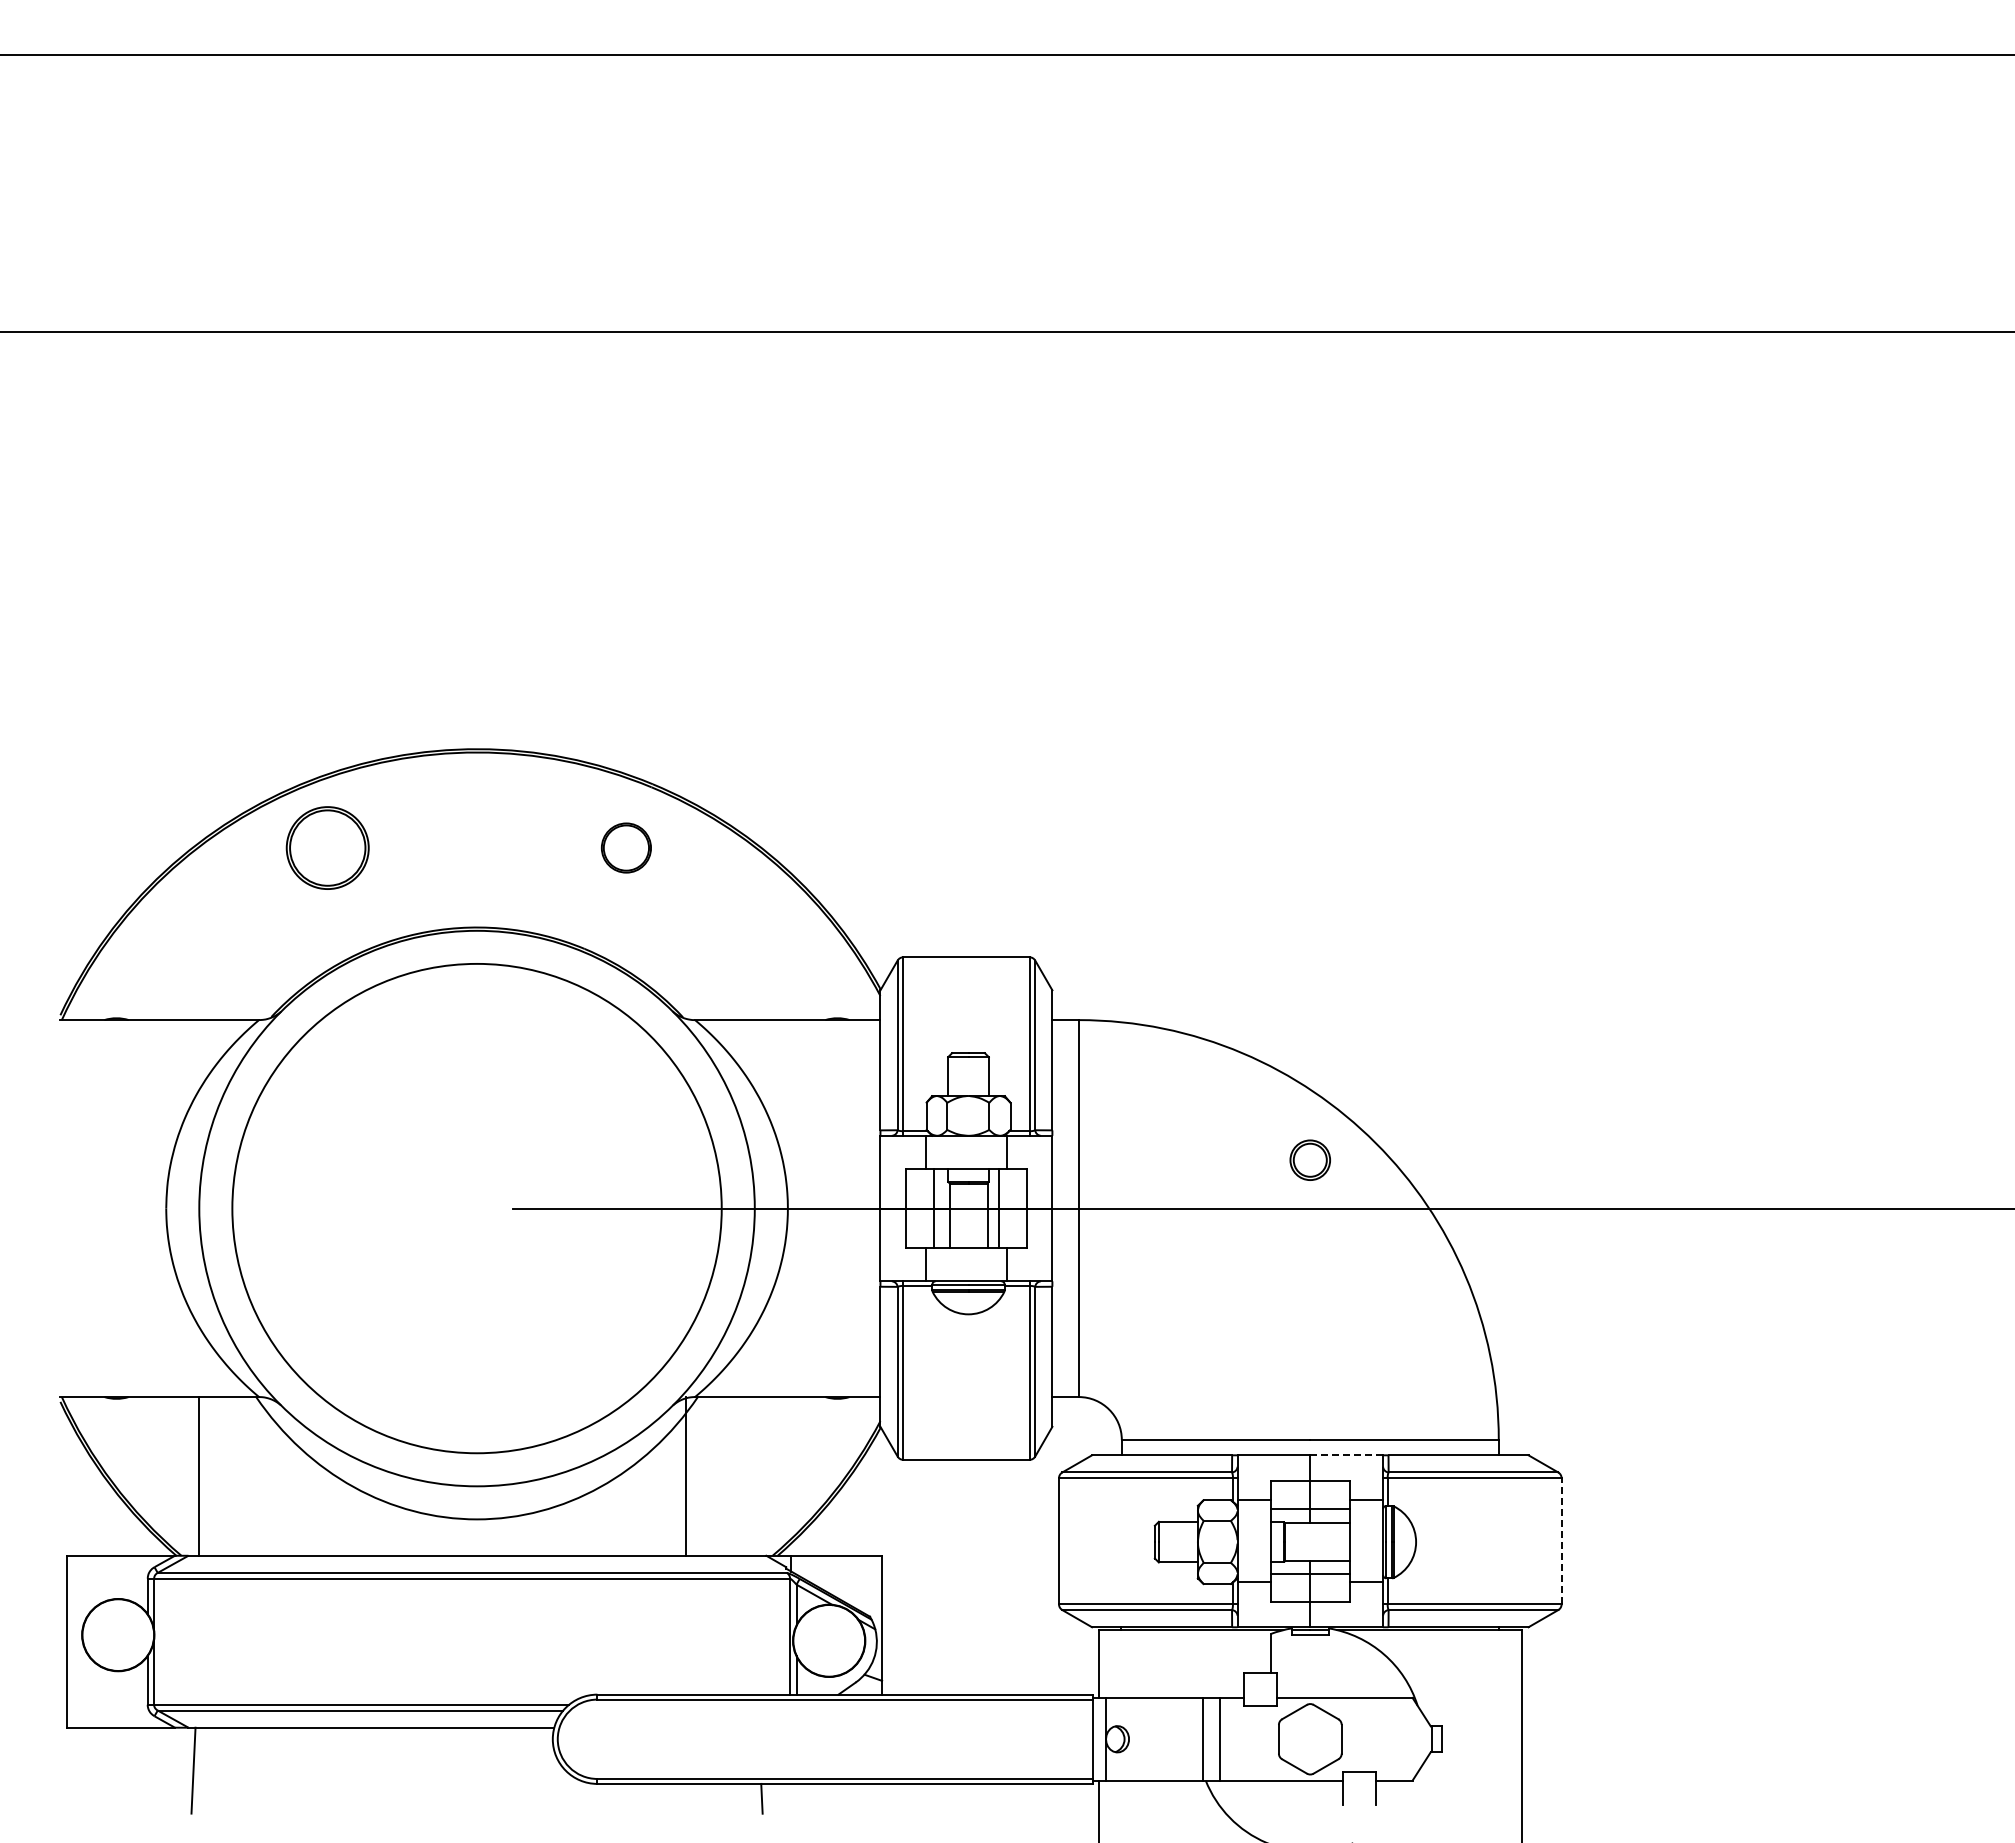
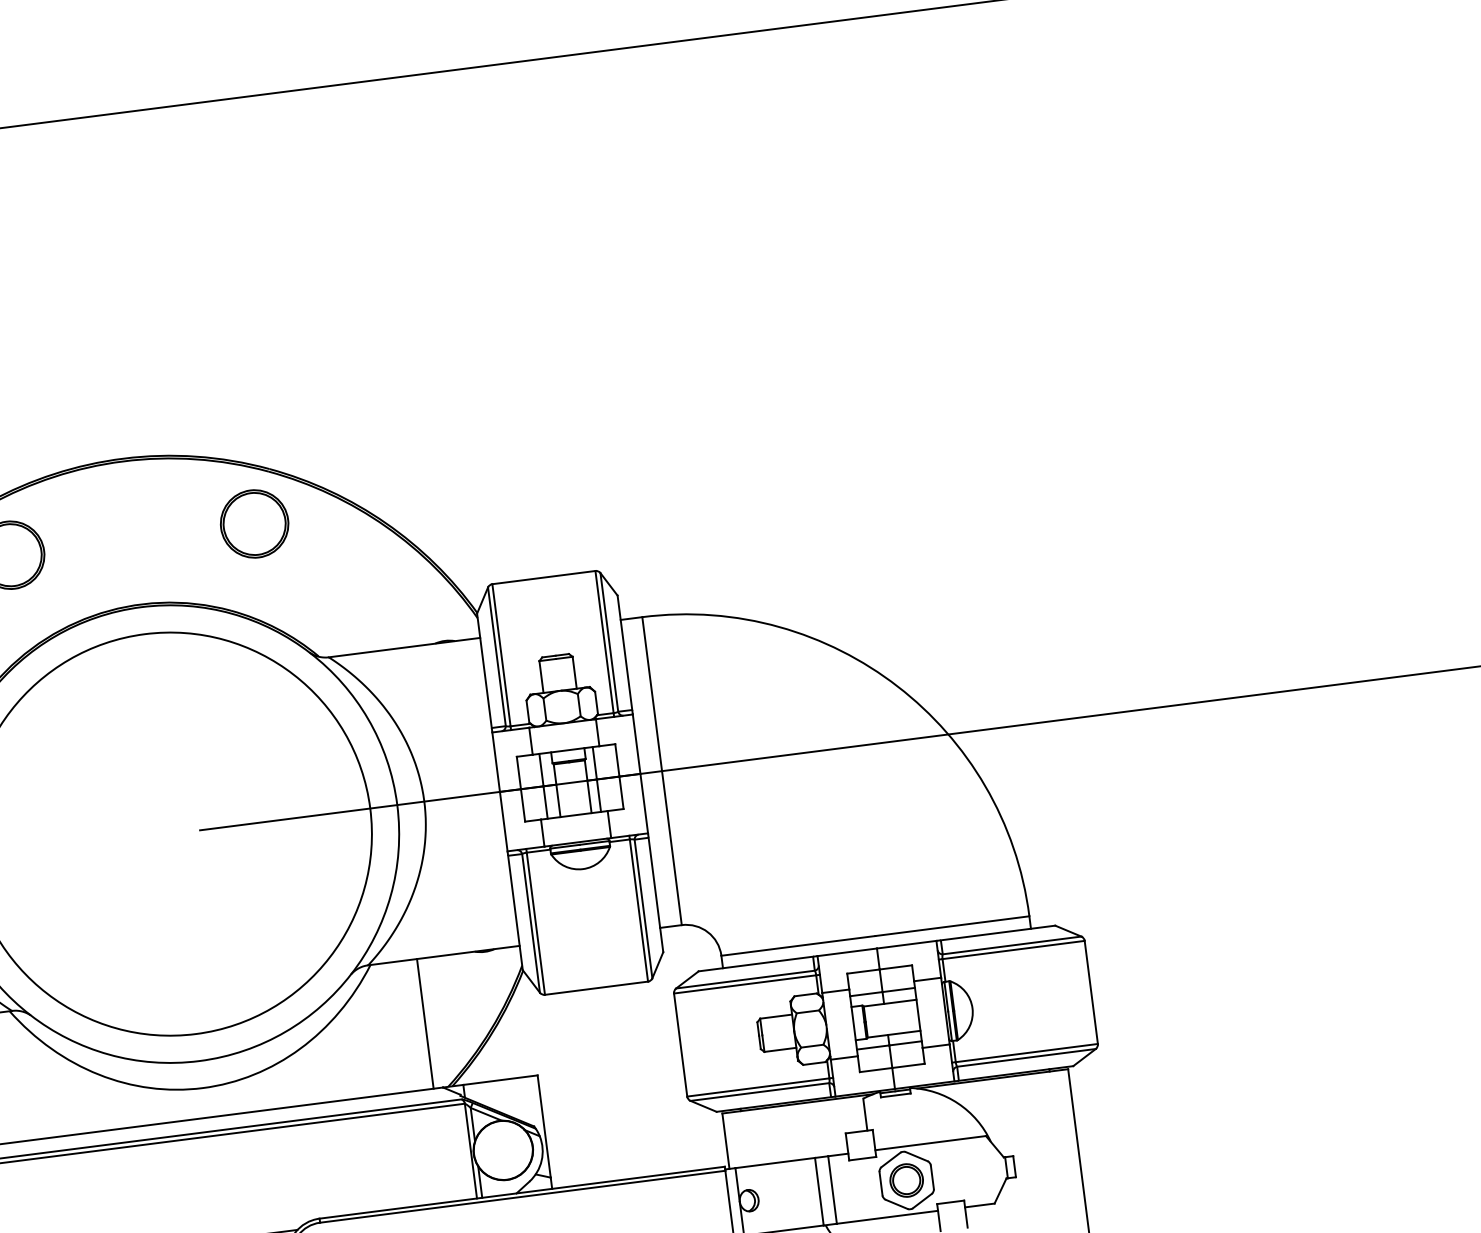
part: (626, 847) -> (254, 523), size x1.67
part: (1309, 1159) -> (905, 1179), moved
line: (1347, 1455) -> (907, 944), dashed -> solid
line: (685, 1476) -> (425, 1023), moved
line: (1561, 1540) -> (1091, 991), dashed -> solid

